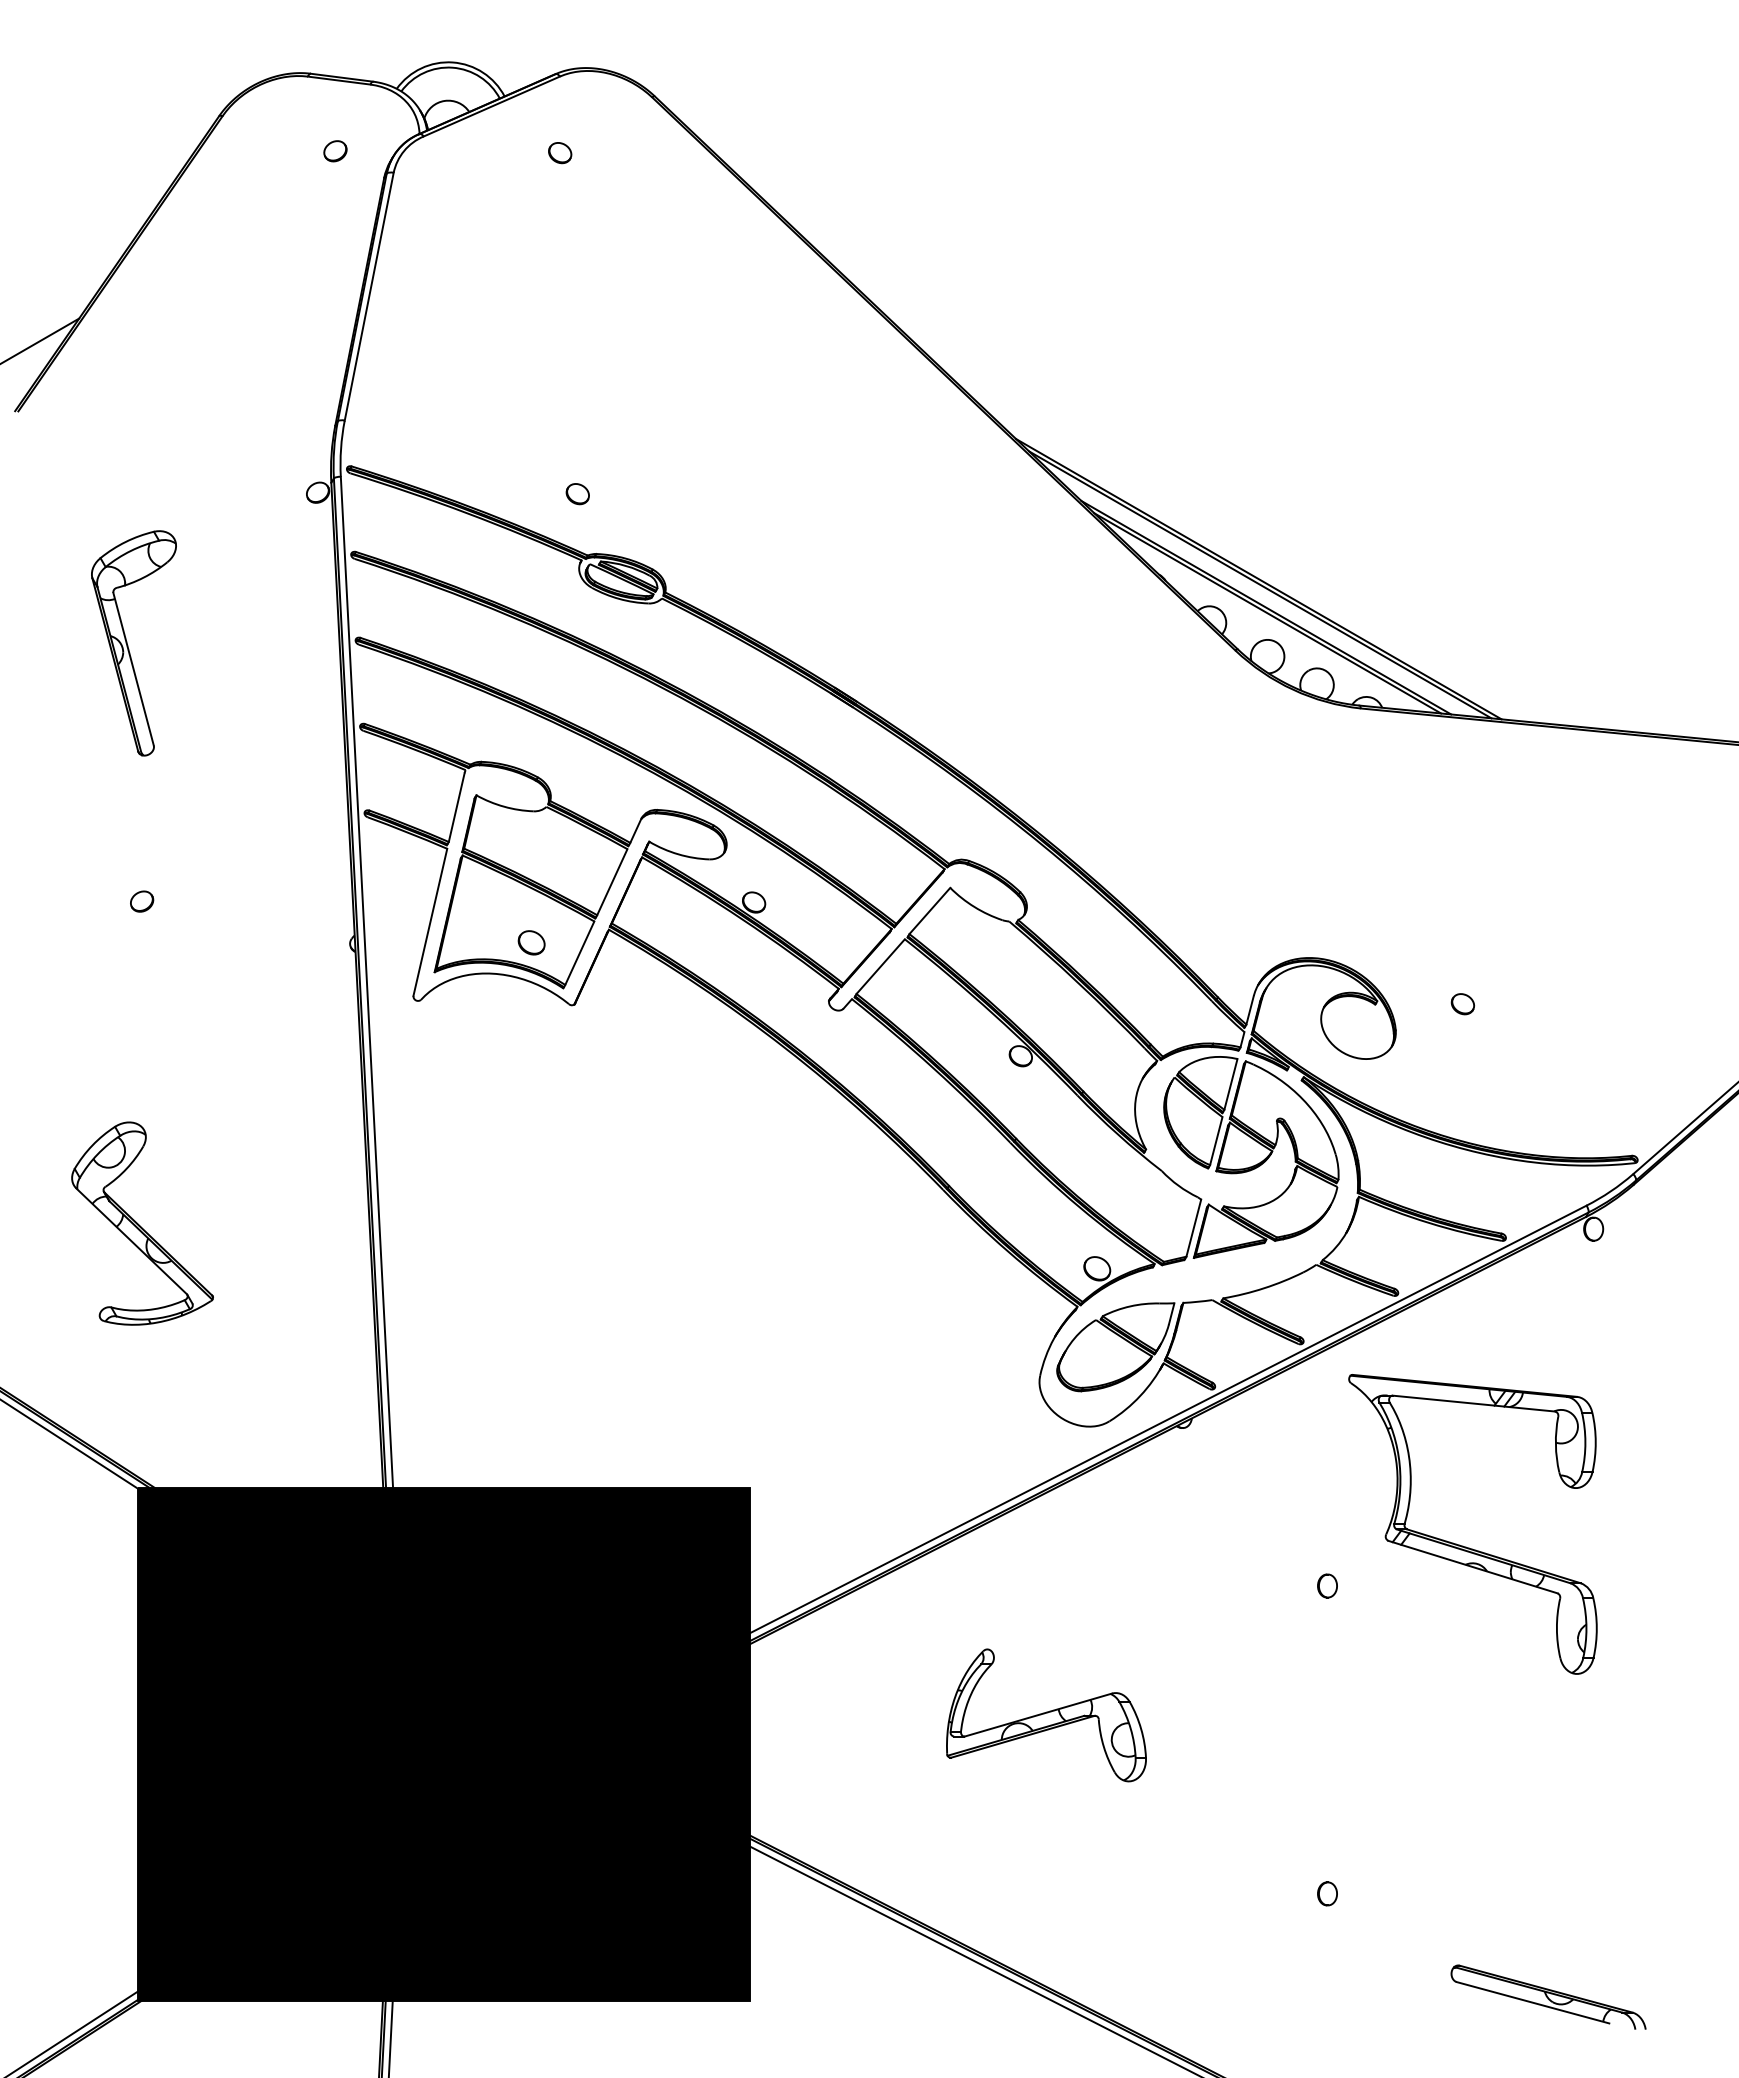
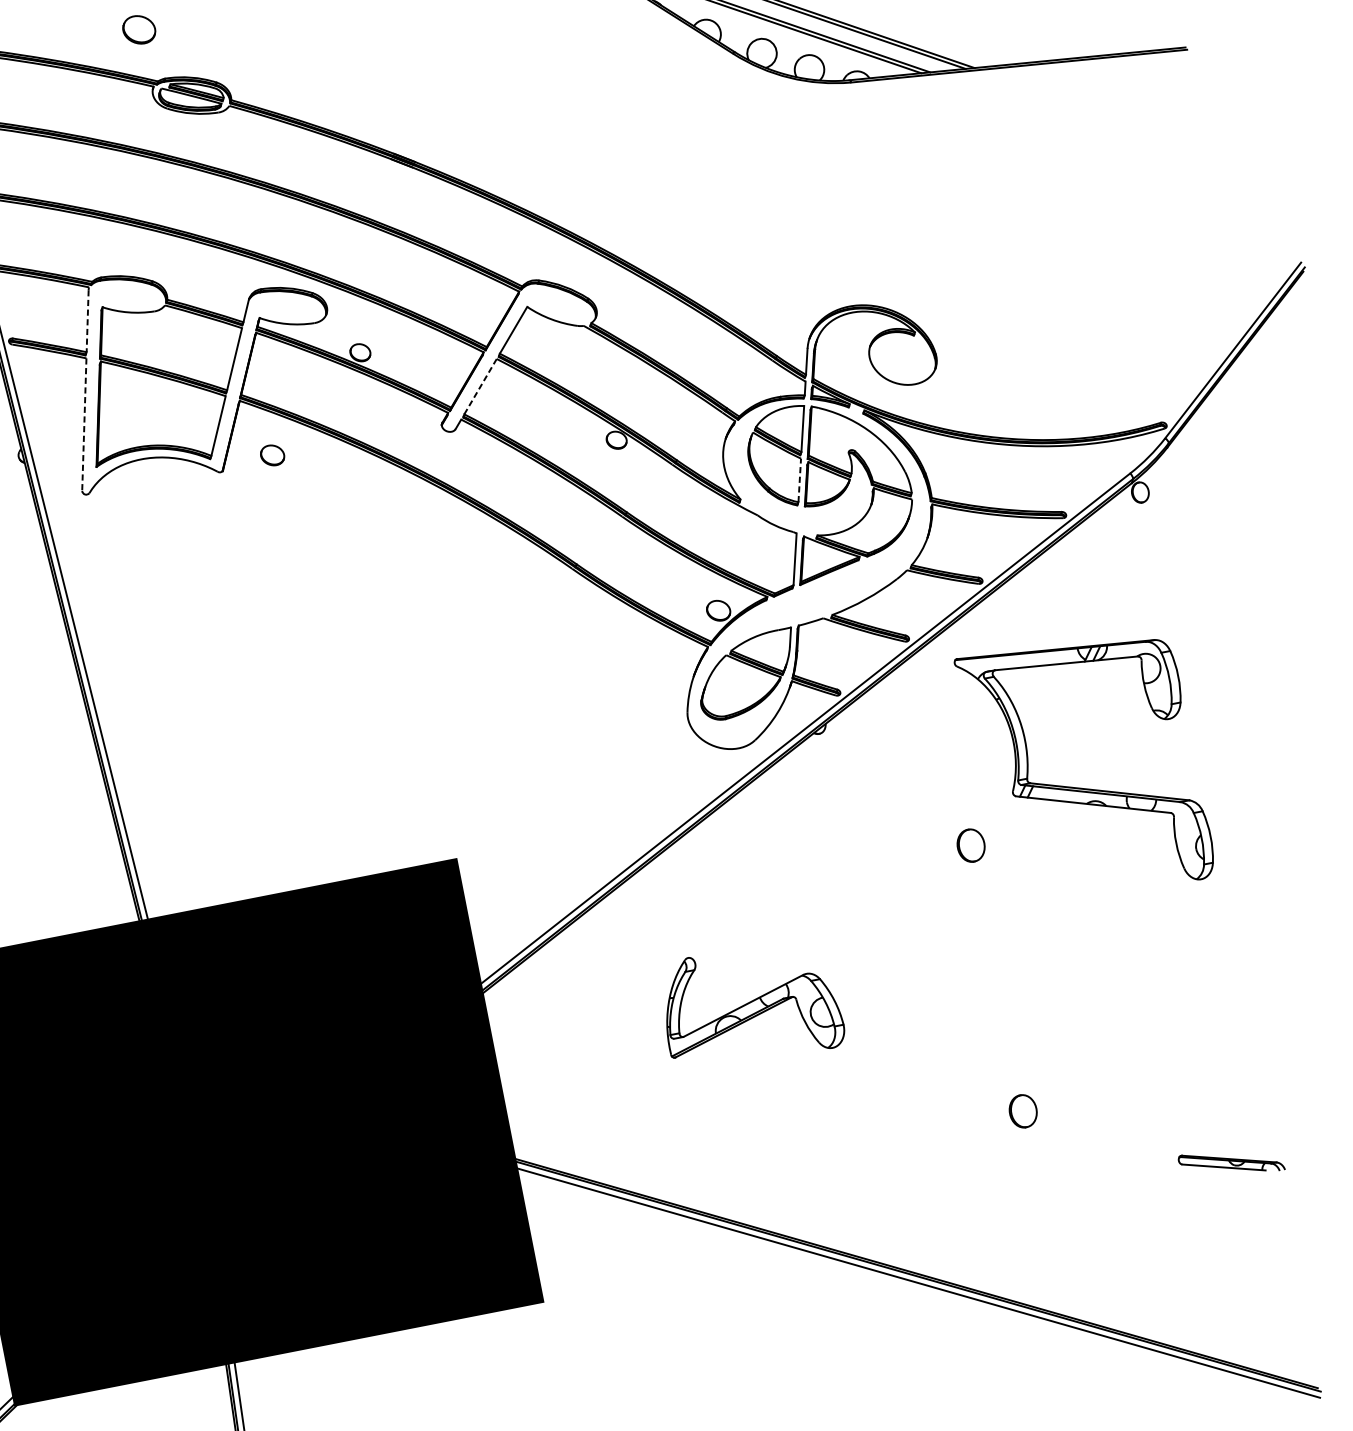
part: (577, 494) -> (138, 30), size x1.6
line: (456, 808) -> (87, 322), solid -> dashed
line: (430, 922) -> (84, 424), solid -> dashed
part: (531, 942) -> (272, 455), moved
line: (881, 966) -> (481, 386), solid -> dashed
part: (1462, 1004) -> (989, 320), removed
line: (1216, 1141) -> (799, 480), solid -> dashed
part: (1327, 1585) -> (970, 845), size x1.6
part: (1327, 1893) -> (1023, 1111), size x1.6
part: (1548, 1996) -> (1231, 1162), size x0.6

